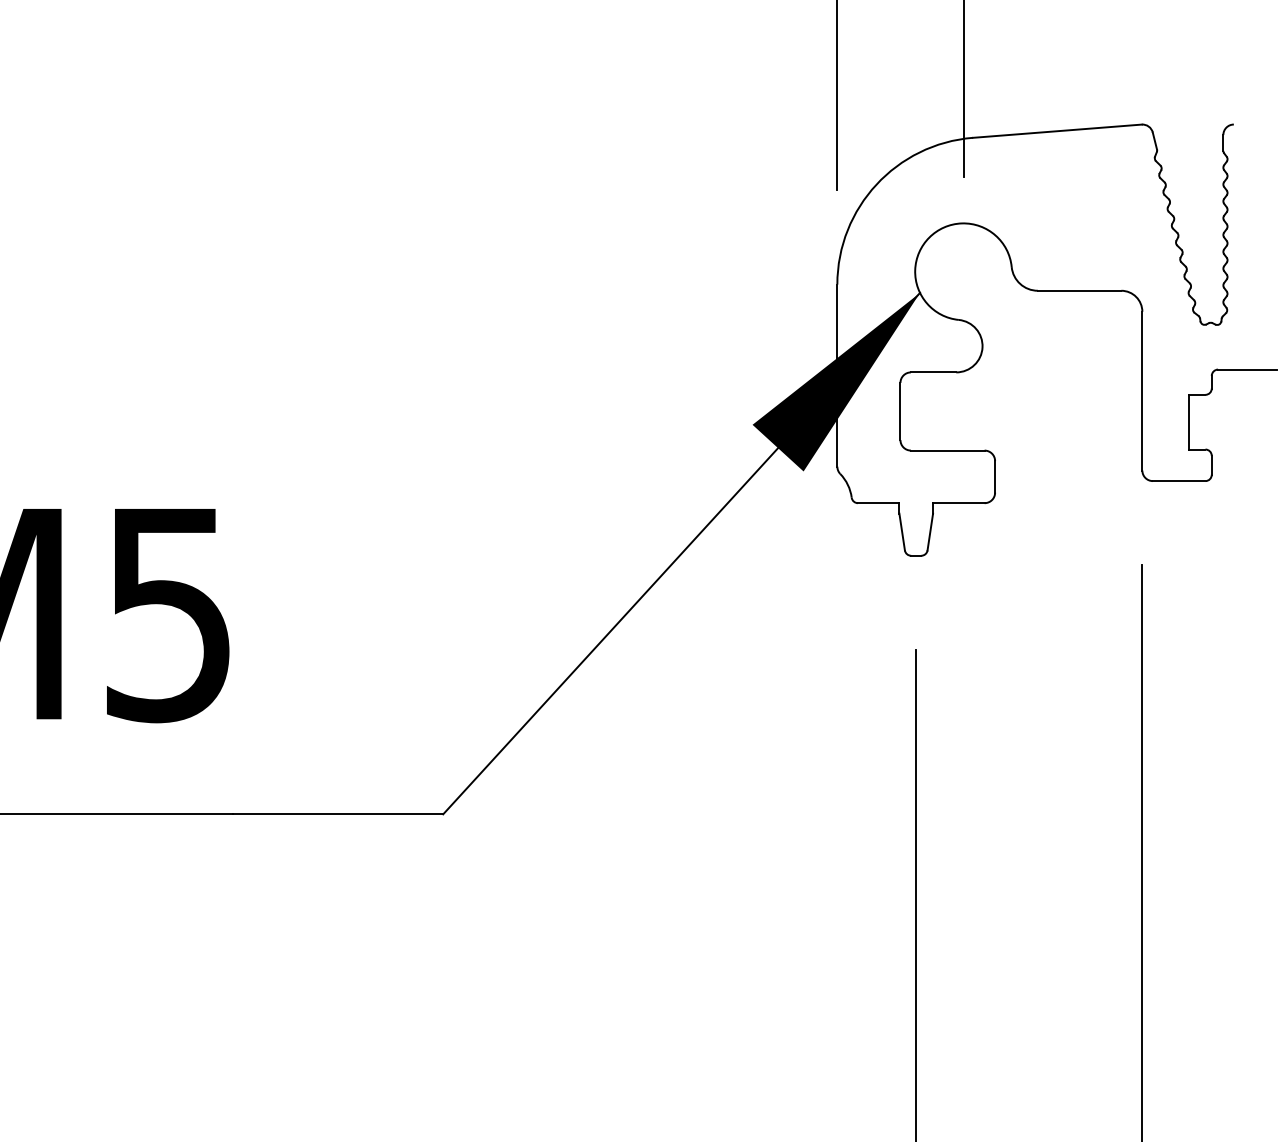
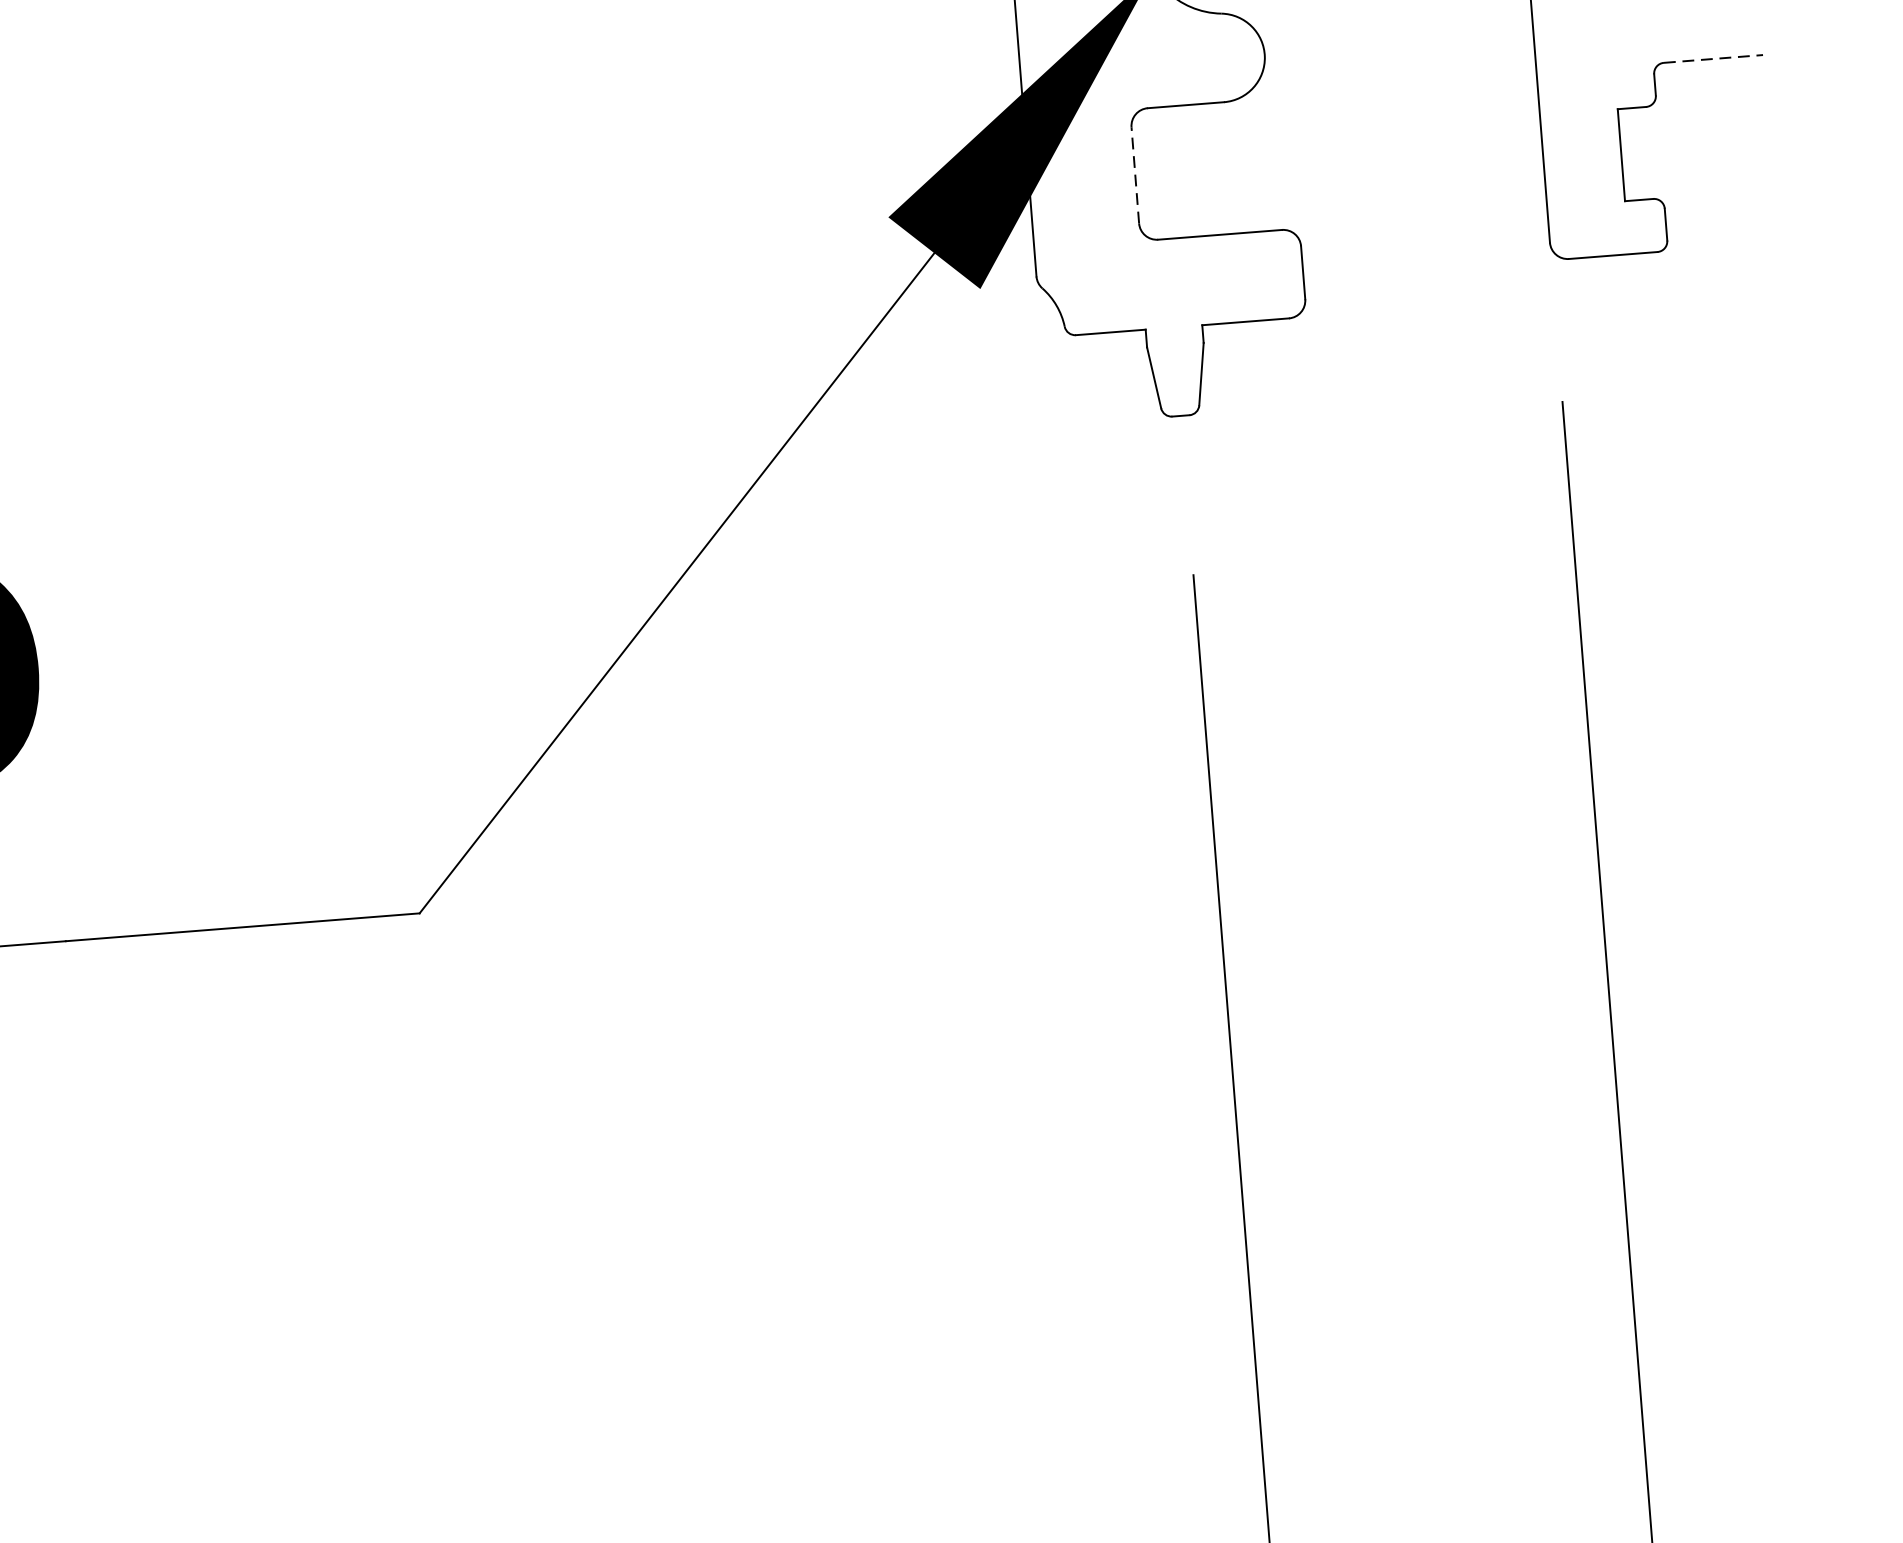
line: (1248, 369) -> (1715, 58), solid -> dashed
line: (900, 411) -> (1135, 175), solid -> dashed

